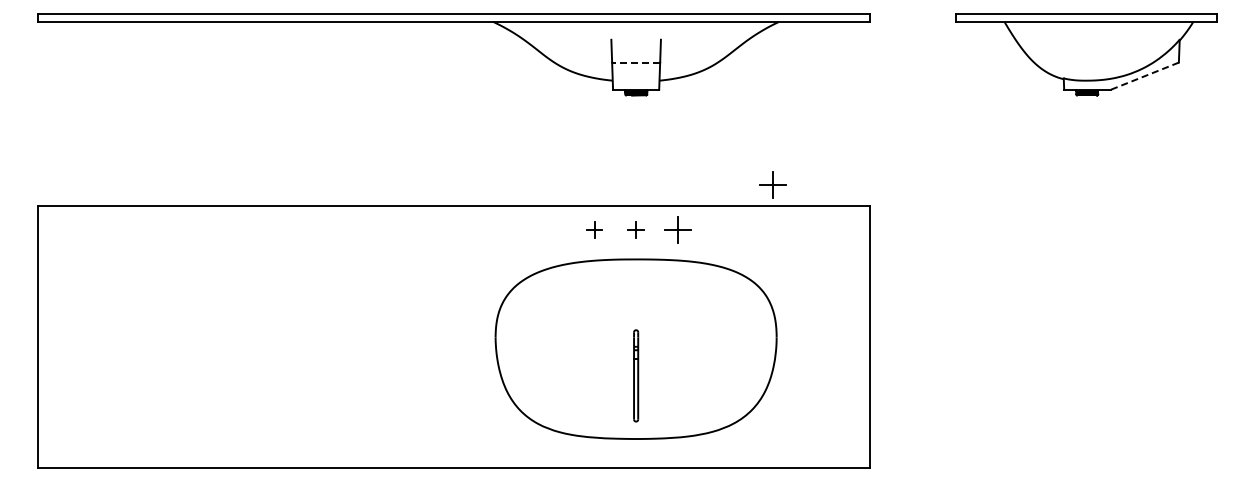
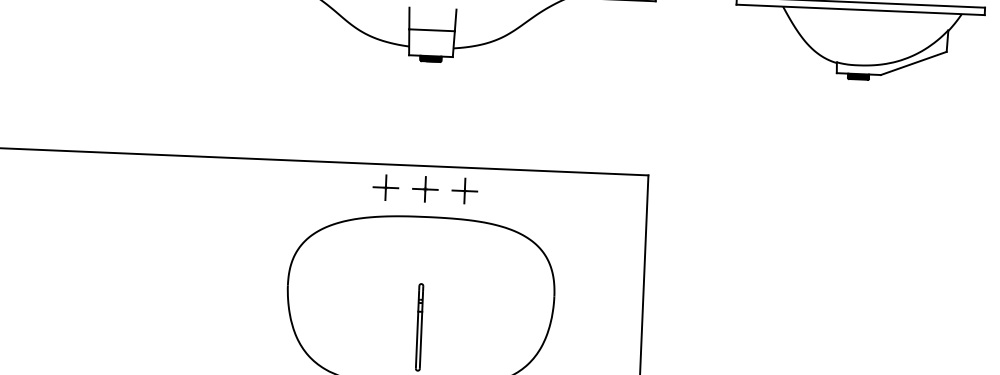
line: (635, 62) -> (431, 30), dashed -> solid
line: (1144, 76) -> (913, 63), dashed -> solid
part: (772, 184) -> (556, 151), removed
part: (594, 229) -> (385, 186), size x1.67
part: (635, 229) -> (424, 188), size x1.67

